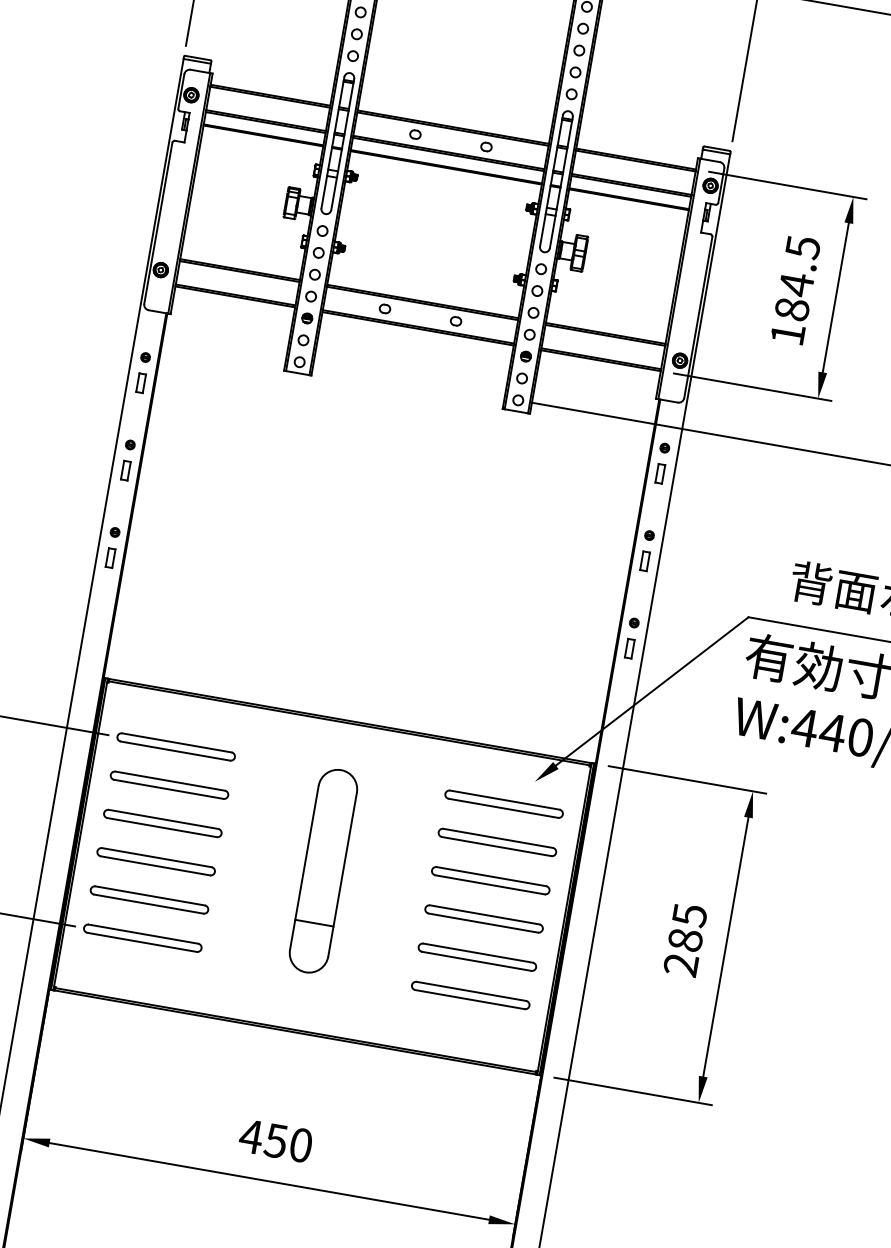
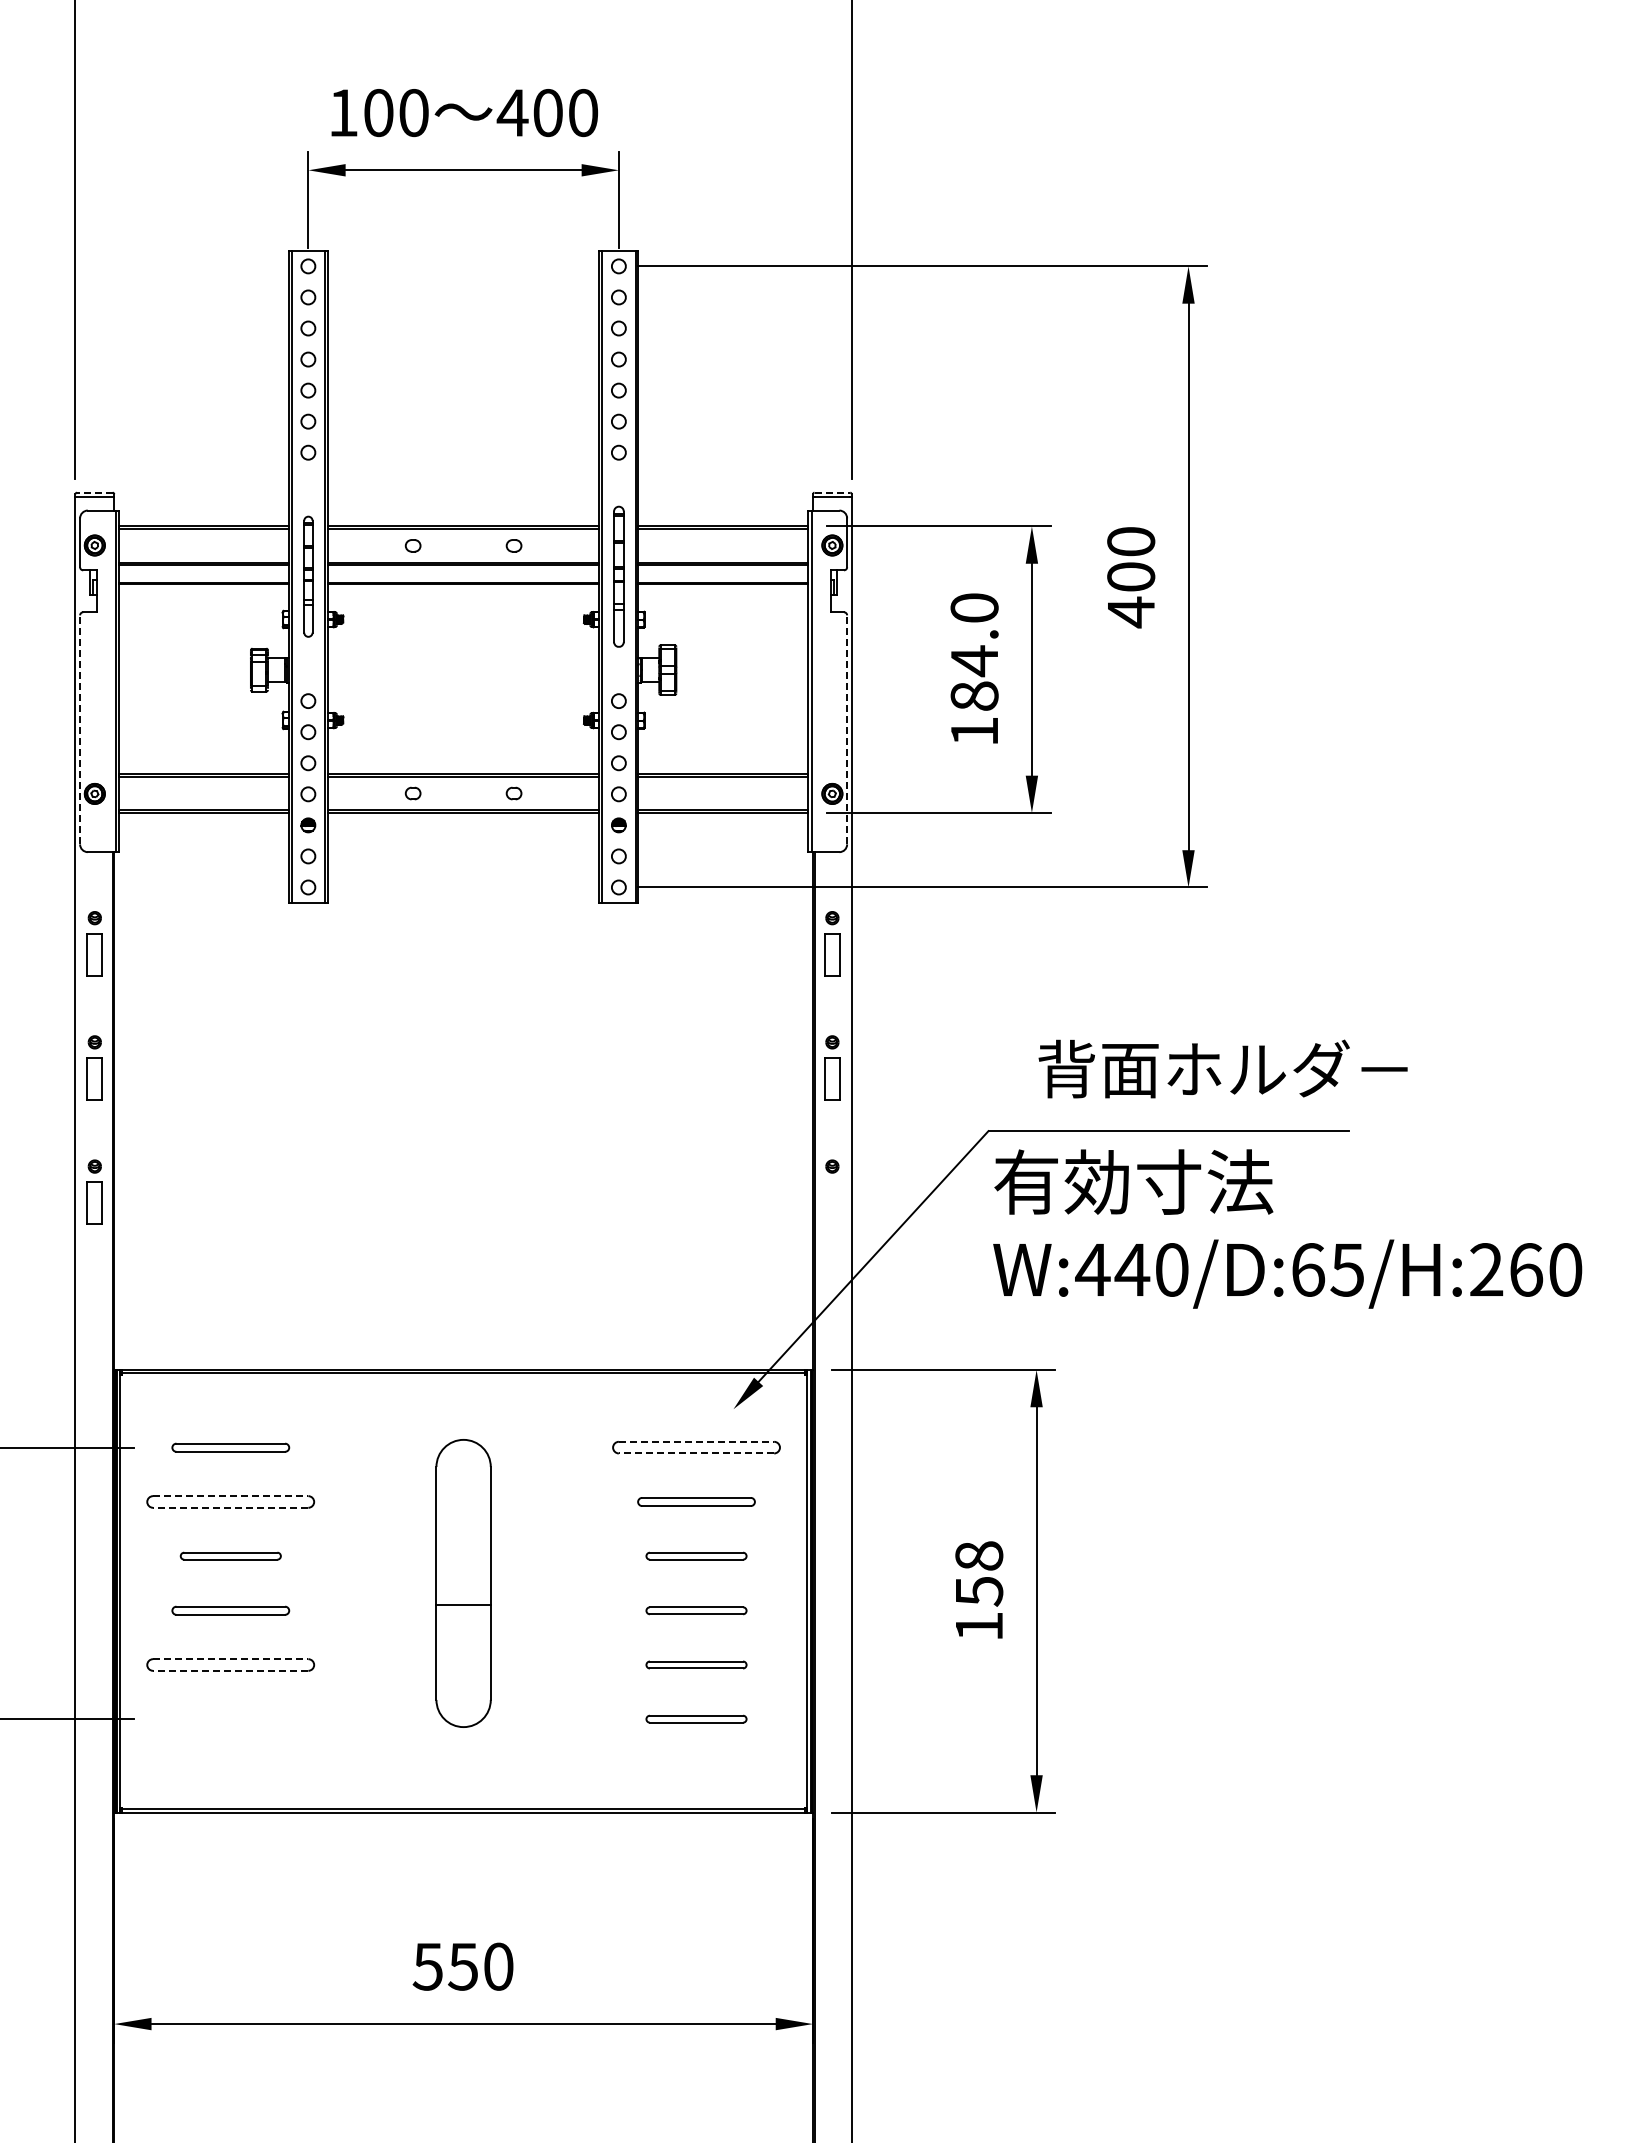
line: (197, 57) -> (94, 492), solid -> dashed
part: (337, 143) -> (308, 576), size x0.6
line: (717, 148) -> (832, 492), solid -> dashed
part: (556, 181) -> (618, 576), size x0.7
line: (158, 223) -> (80, 729), solid -> dashed
text: (802, 247) -> (974, 608), 184.5 -> 184.0
line: (698, 317) -> (847, 729), solid -> dashed
part: (140, 383) -> (94, 954), size x1.6
part: (125, 470) -> (94, 1078), size x1.6
part: (660, 473) -> (832, 954), size x1.6
part: (110, 557) -> (94, 1202), size x1.6
part: (645, 561) -> (832, 1078), size x1.6
part: (629, 648) -> (832, 1202), removed
part: (176, 746) -> (230, 1447), size x0.7
line: (170, 781) -> (230, 1496), solid -> dashed
line: (168, 789) -> (230, 1507), solid -> dashed
line: (504, 799) -> (696, 1441), solid -> dashed
line: (503, 808) -> (696, 1453), solid -> dashed
part: (162, 822) -> (230, 1555), size x0.6
part: (497, 842) -> (696, 1501), size x0.7
part: (156, 861) -> (230, 1610), size x0.7
part: (490, 880) -> (696, 1555), size x0.6
line: (150, 896) -> (230, 1659), solid -> dashed
line: (148, 903) -> (230, 1670), solid -> dashed
part: (484, 918) -> (696, 1610), size x0.6
line: (314, 923) -> (463, 1605), moved
part: (142, 937) -> (230, 1718), removed
text: (685, 940) -> (979, 1591), 285 -> 158
part: (477, 956) -> (696, 1664), size x0.6
part: (470, 994) -> (696, 1718), size x0.6
text: (250, 1136) -> (427, 1966), 450 -> 550

